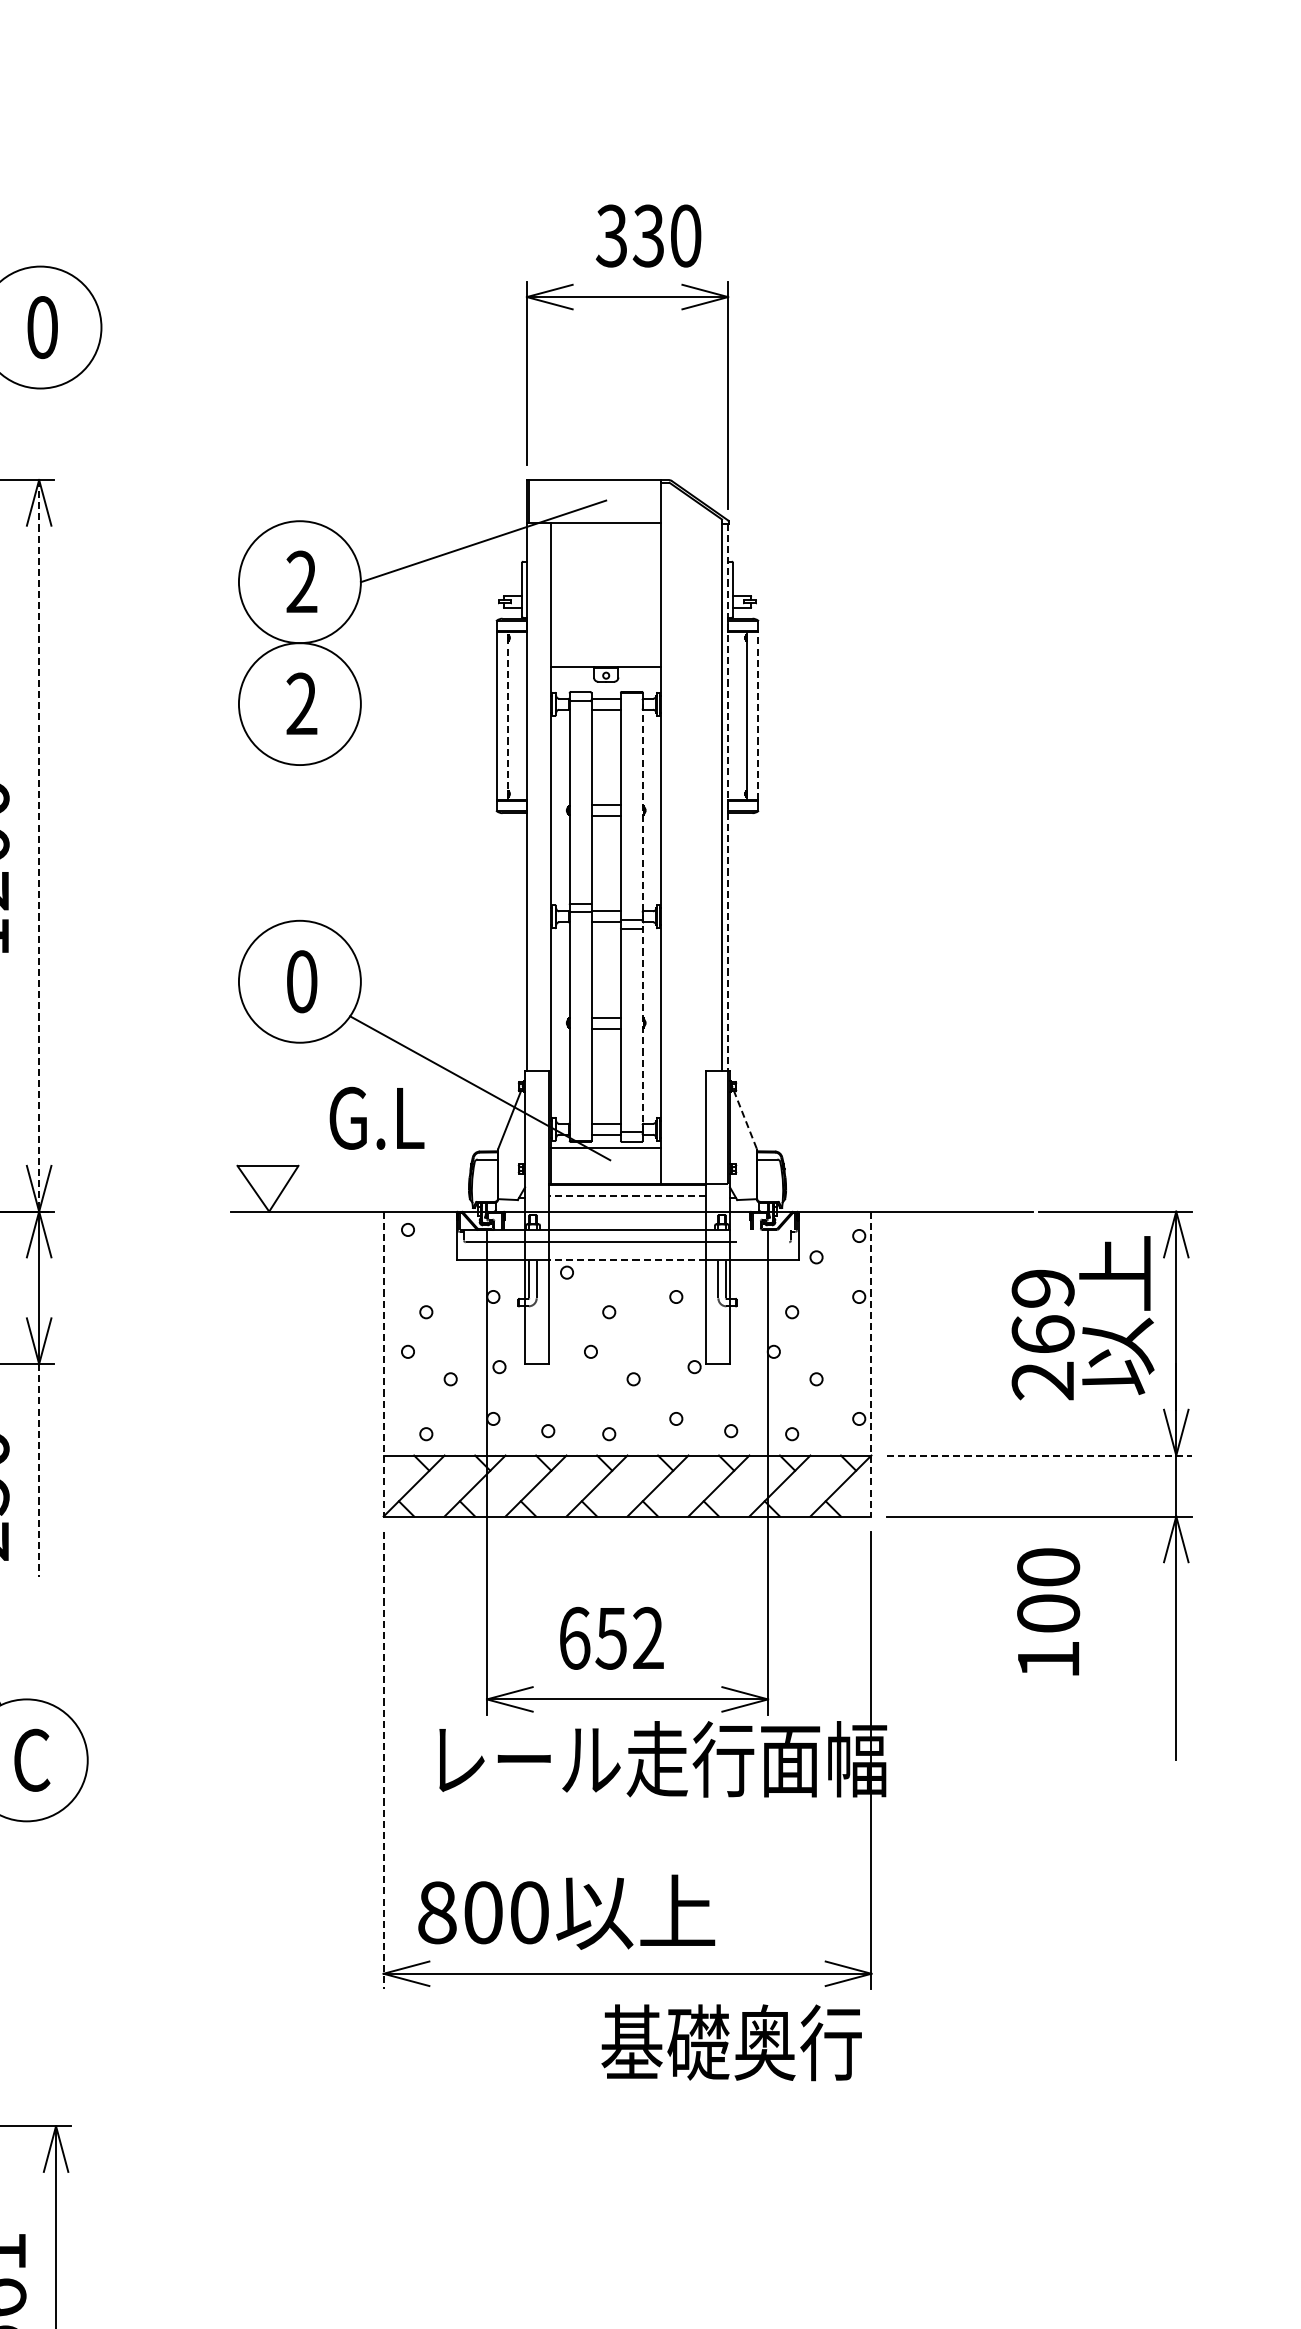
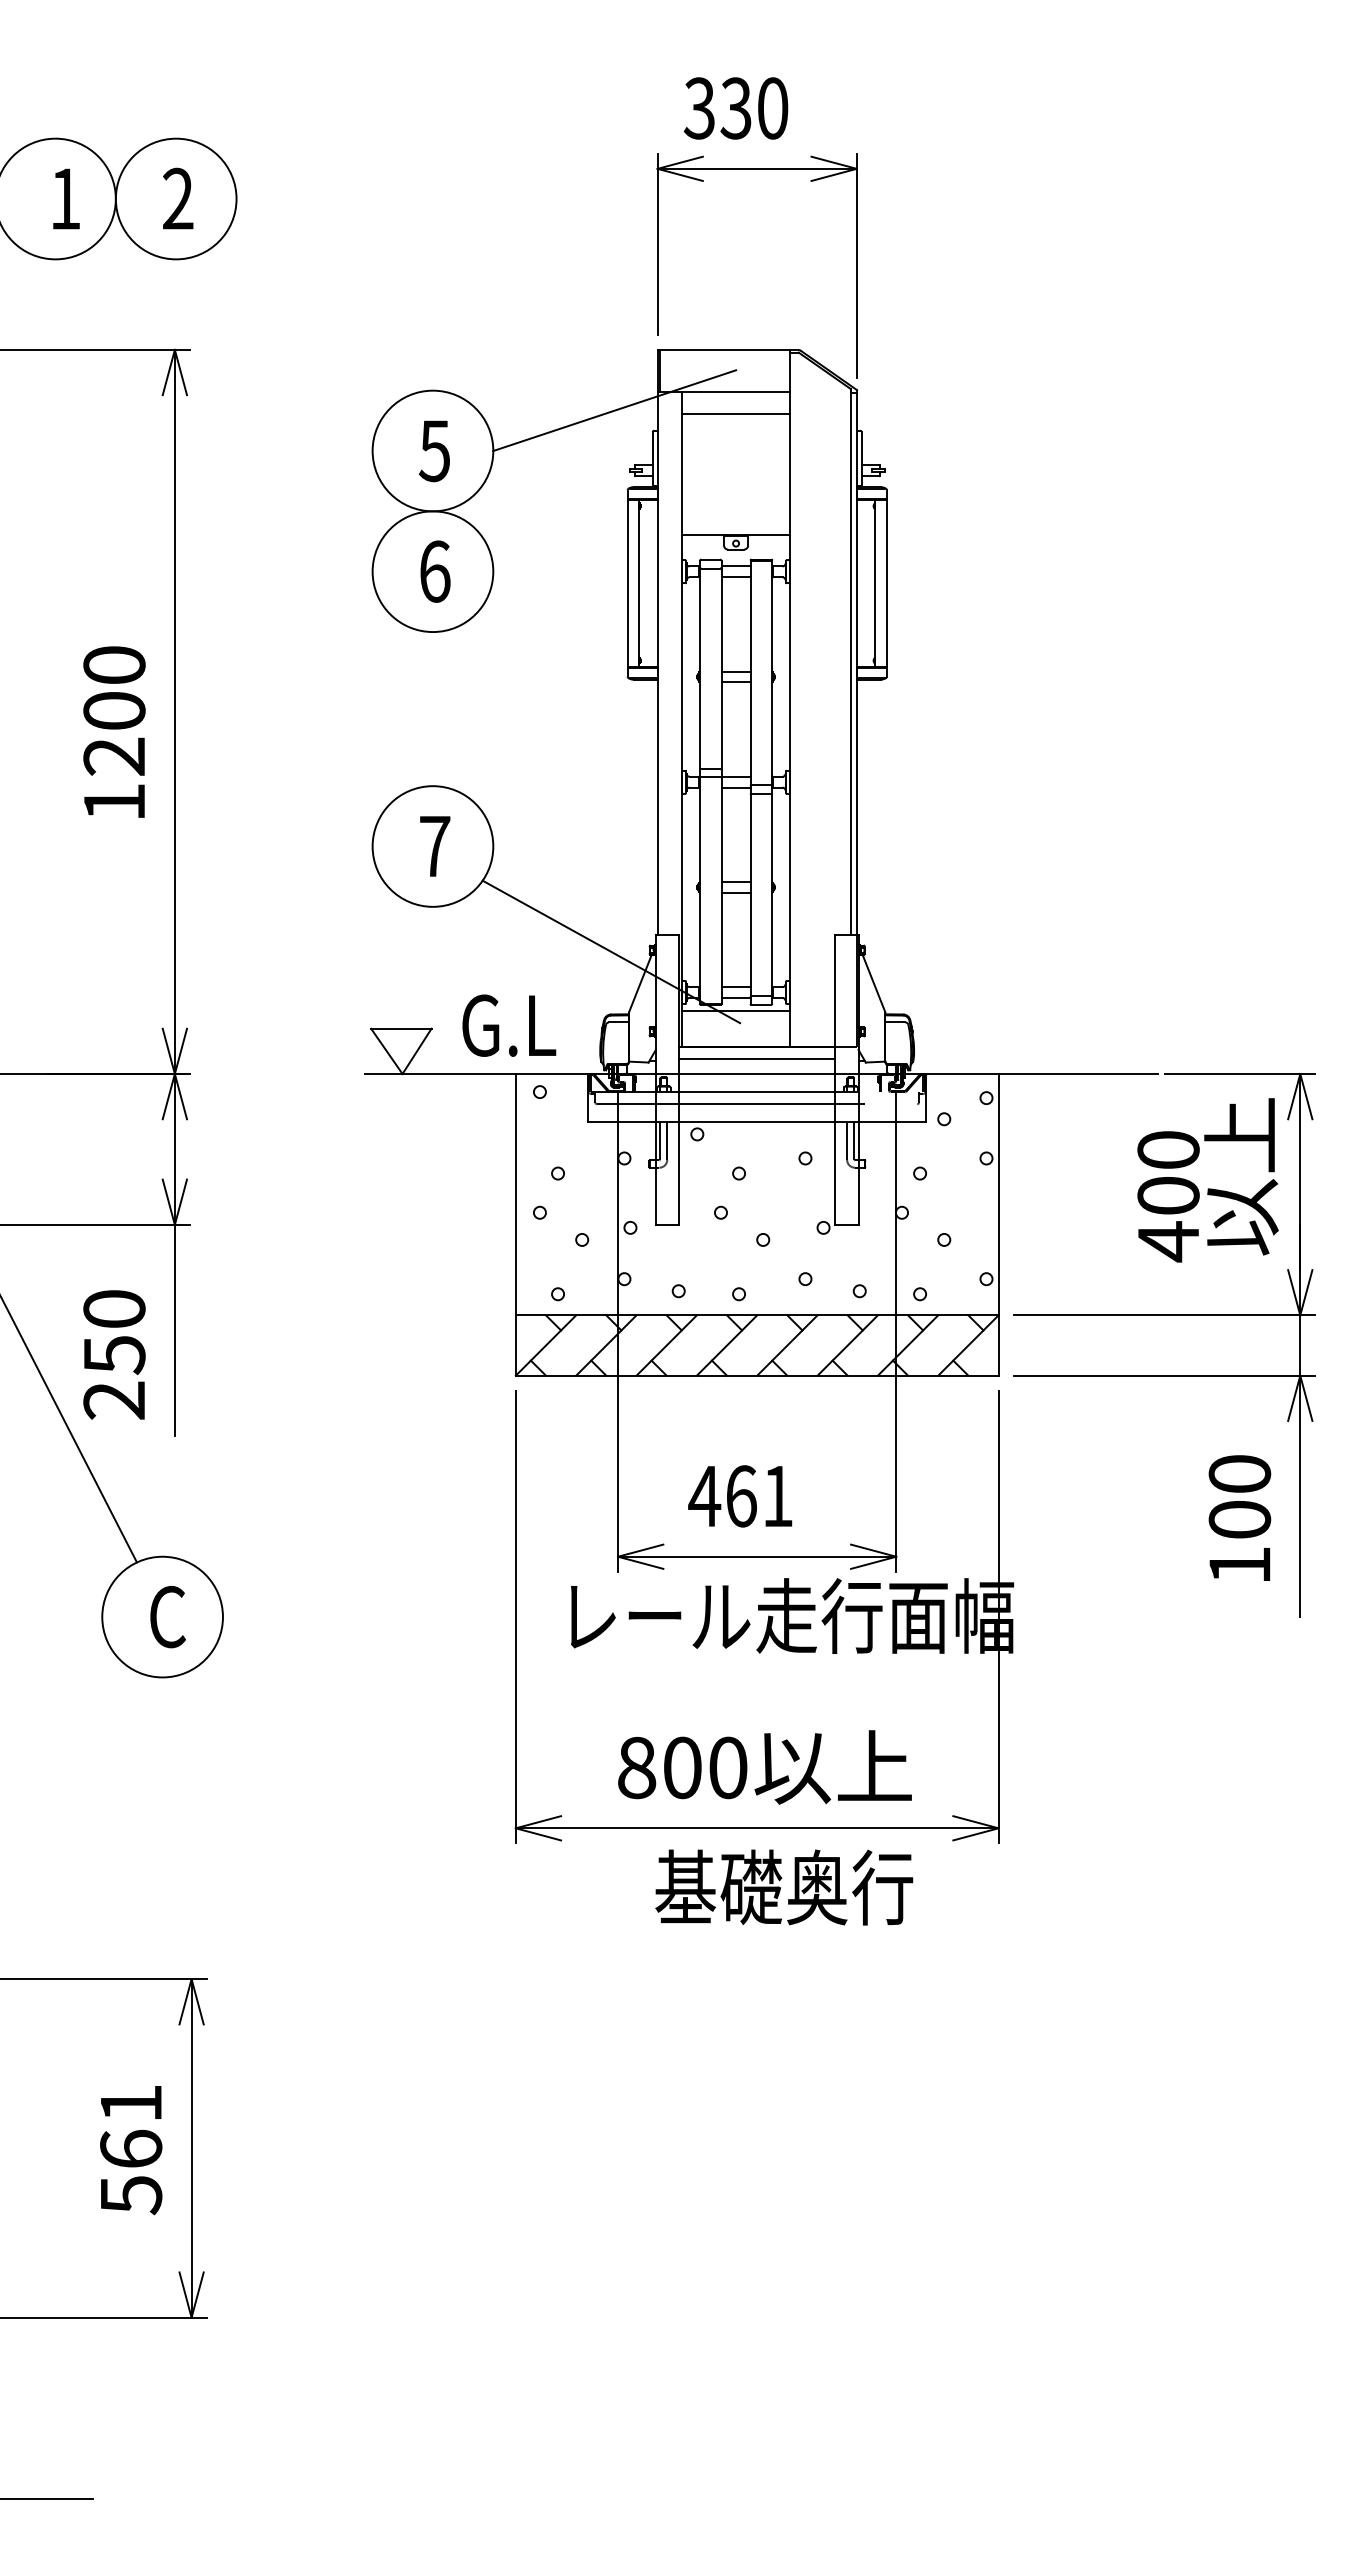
text: (648, 236) -> (735, 108), moved
text: (42, 327) -> (178, 198), 0 -> 2
line: (605, 544) -> (735, 413), added
text: (301, 581) -> (434, 450), 2 -> 5
text: (301, 703) -> (434, 571), 2 -> 6
line: (508, 715) -> (639, 582), dashed -> solid
line: (758, 715) -> (886, 582), dashed -> solid
line: (727, 797) -> (856, 664), dashed -> solid
line: (38, 846) -> (174, 712), dashed -> solid
line: (643, 913) -> (772, 778), dashed -> solid
text: (302, 981) -> (435, 846), 0 -> 7
text: (377, 1118) -> (509, 1025), moved
line: (745, 1120) -> (873, 983), dashed -> solid
line: (627, 1195) -> (757, 1058), dashed -> solid
line: (627, 1260) -> (757, 1122), dashed -> solid
text: (1043, 1335) -> (1168, 1196), 269 -> 400
line: (383, 1363) -> (515, 1224), dashed -> solid
line: (871, 1363) -> (998, 1224), dashed -> solid
line: (1039, 1455) -> (1164, 1315), dashed -> solid
line: (38, 1470) -> (174, 1330), dashed -> solid
text: (1048, 1611) -> (1239, 1517), moved
text: (610, 1638) -> (740, 1496), 652 -> 461
line: (383, 1760) -> (515, 1617), dashed -> solid
text: (566, 1912) -> (764, 1767), moved
text: (731, 2042) -> (784, 1887), moved

